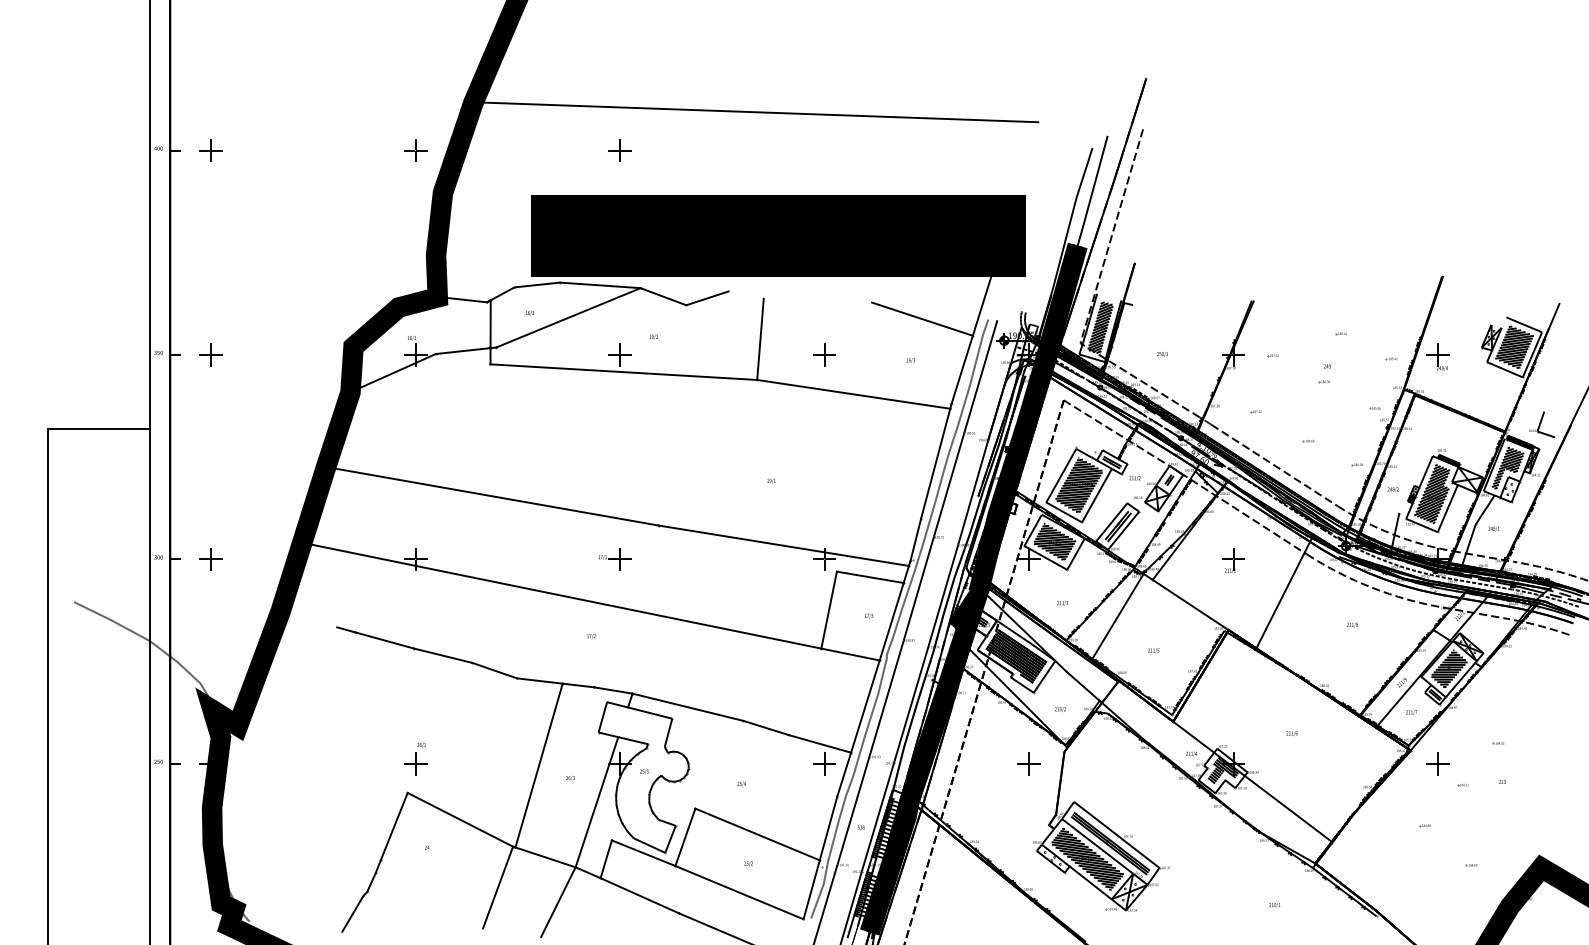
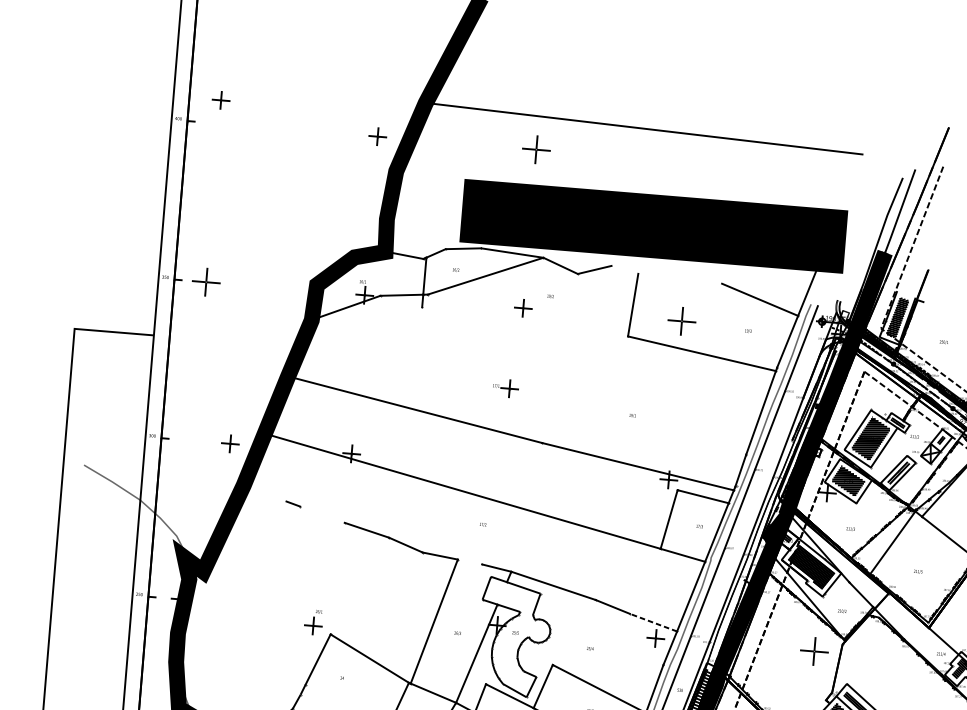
part: (210, 150) -> (220, 100), moved
part: (619, 150) -> (535, 149), size x1.6
part: (210, 354) -> (205, 281), size x1.6
part: (824, 354) -> (681, 320), size x1.6
line: (623, 371) -> (524, 321), removed
part: (210, 559) -> (229, 443), moved
part: (614, 559) -> (505, 388), moved
line: (384, 640) -> (322, 514), removed
line: (578, 685) -> (469, 561), removed
line: (819, 743) -> (653, 622), solid -> dashed
part: (415, 759) -> (313, 622), moved
part: (1028, 763) -> (814, 651), size x1.6

